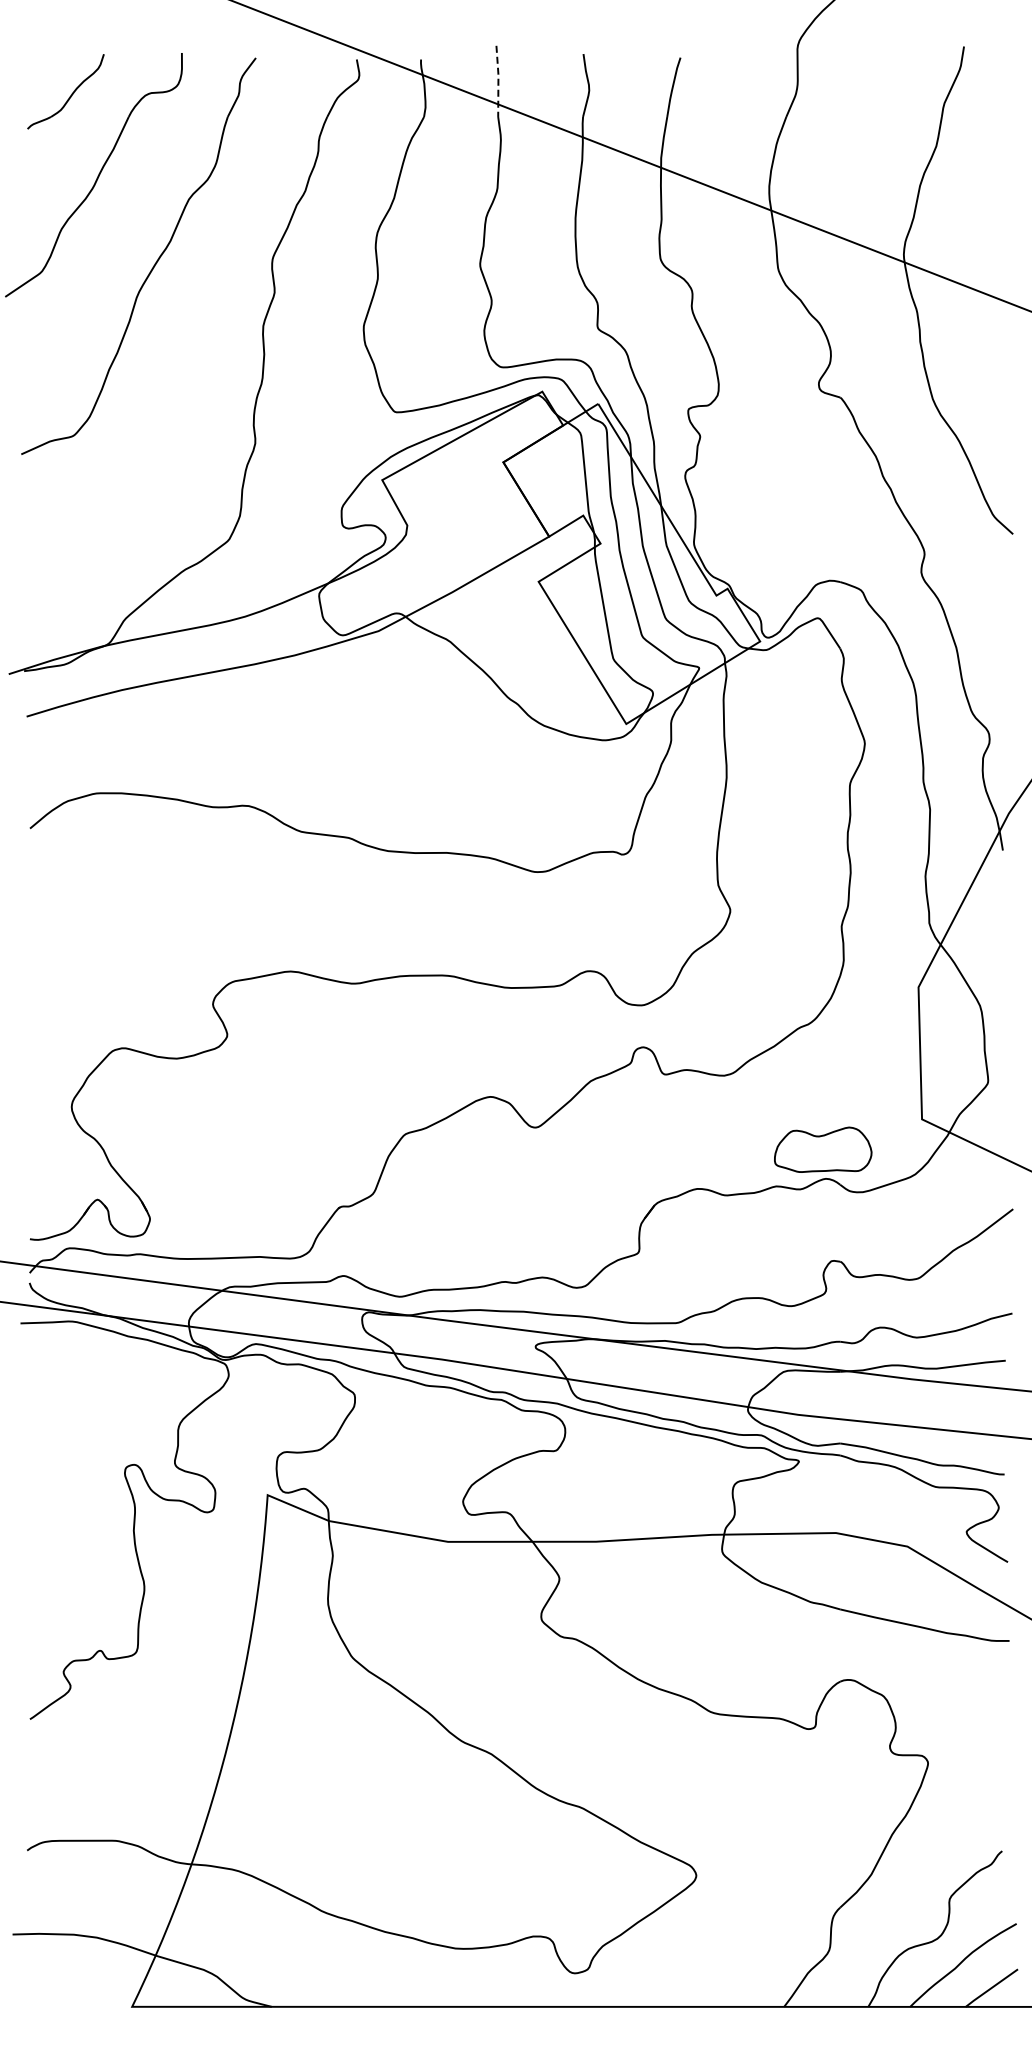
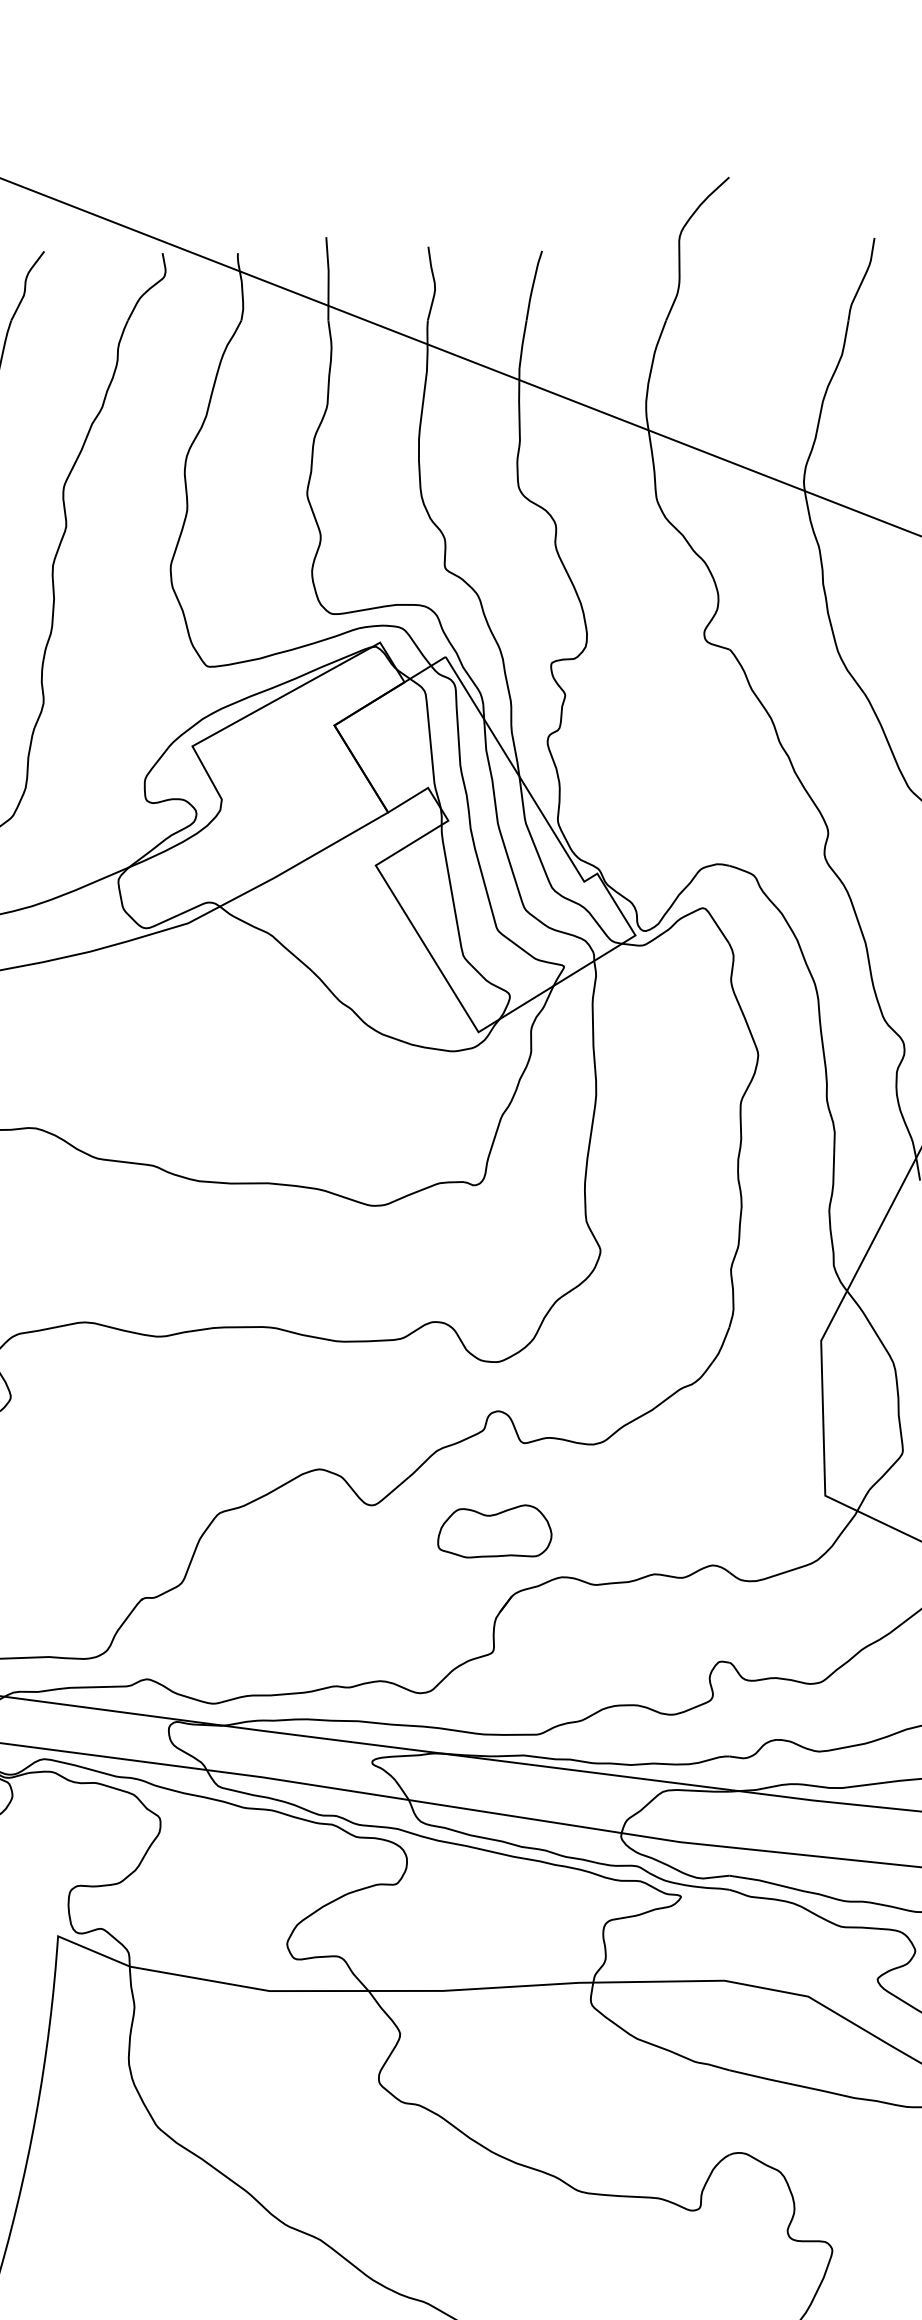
line: (498, 81) -> (328, 278), dashed -> solid
part: (823, 1149) -> (495, 1531), moved

